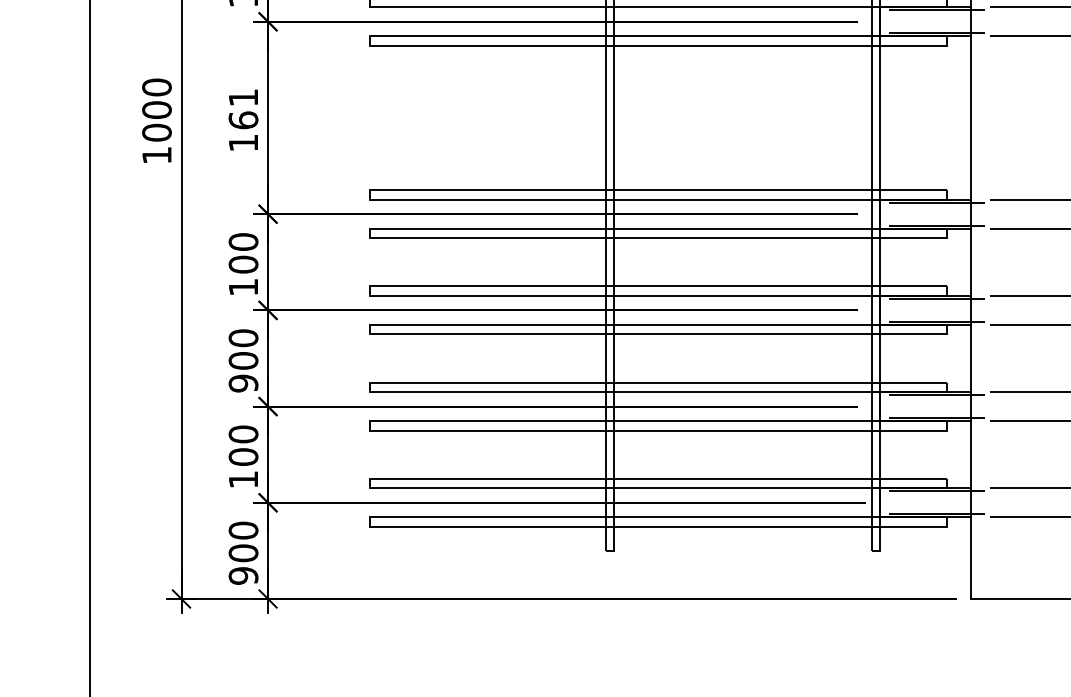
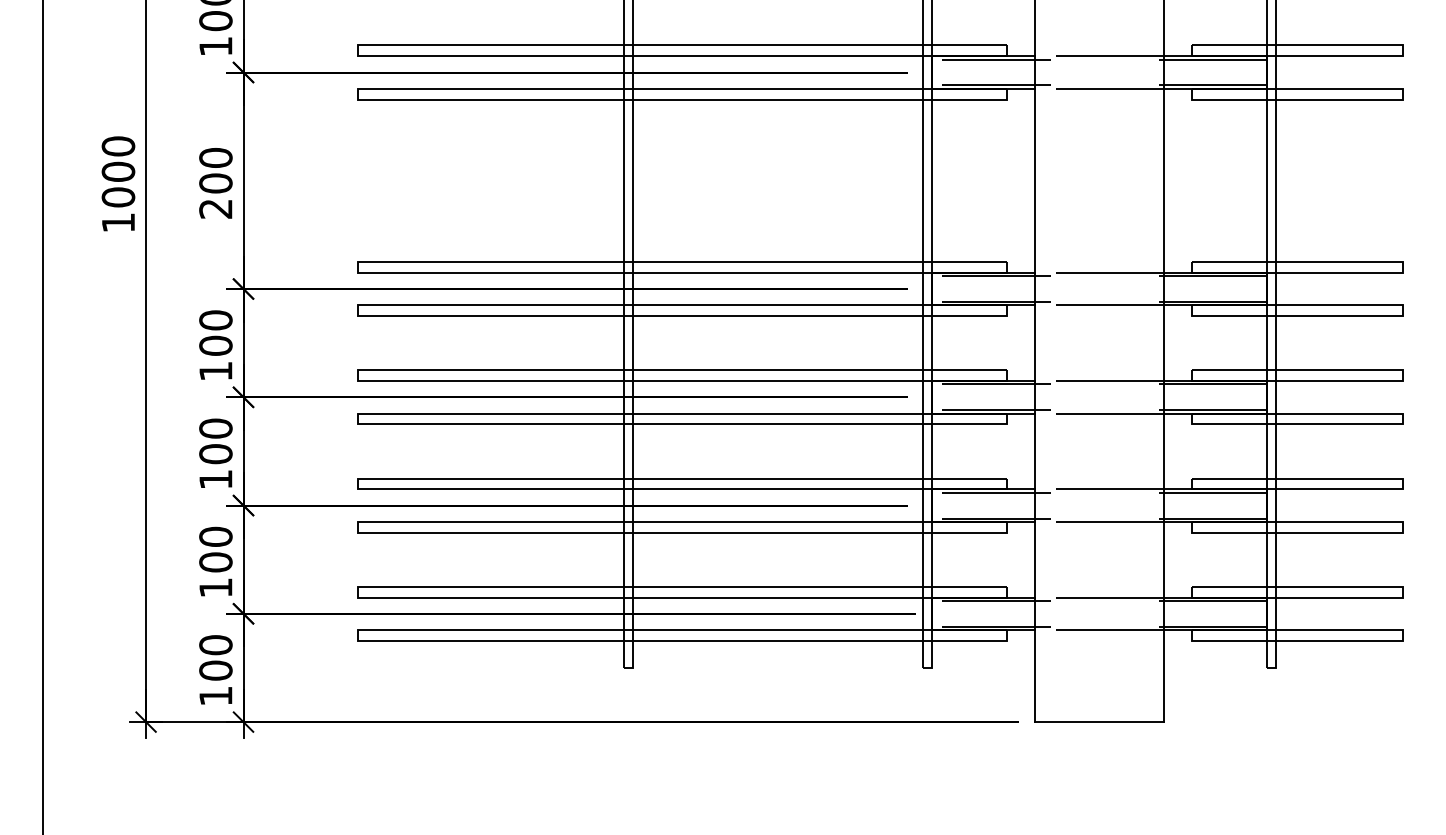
text: (243, 120) -> (215, 183), 161 -> 200
text: (243, 383) -> (215, 479), 900 -> 100
text: (243, 576) -> (215, 696), 900 -> 100

